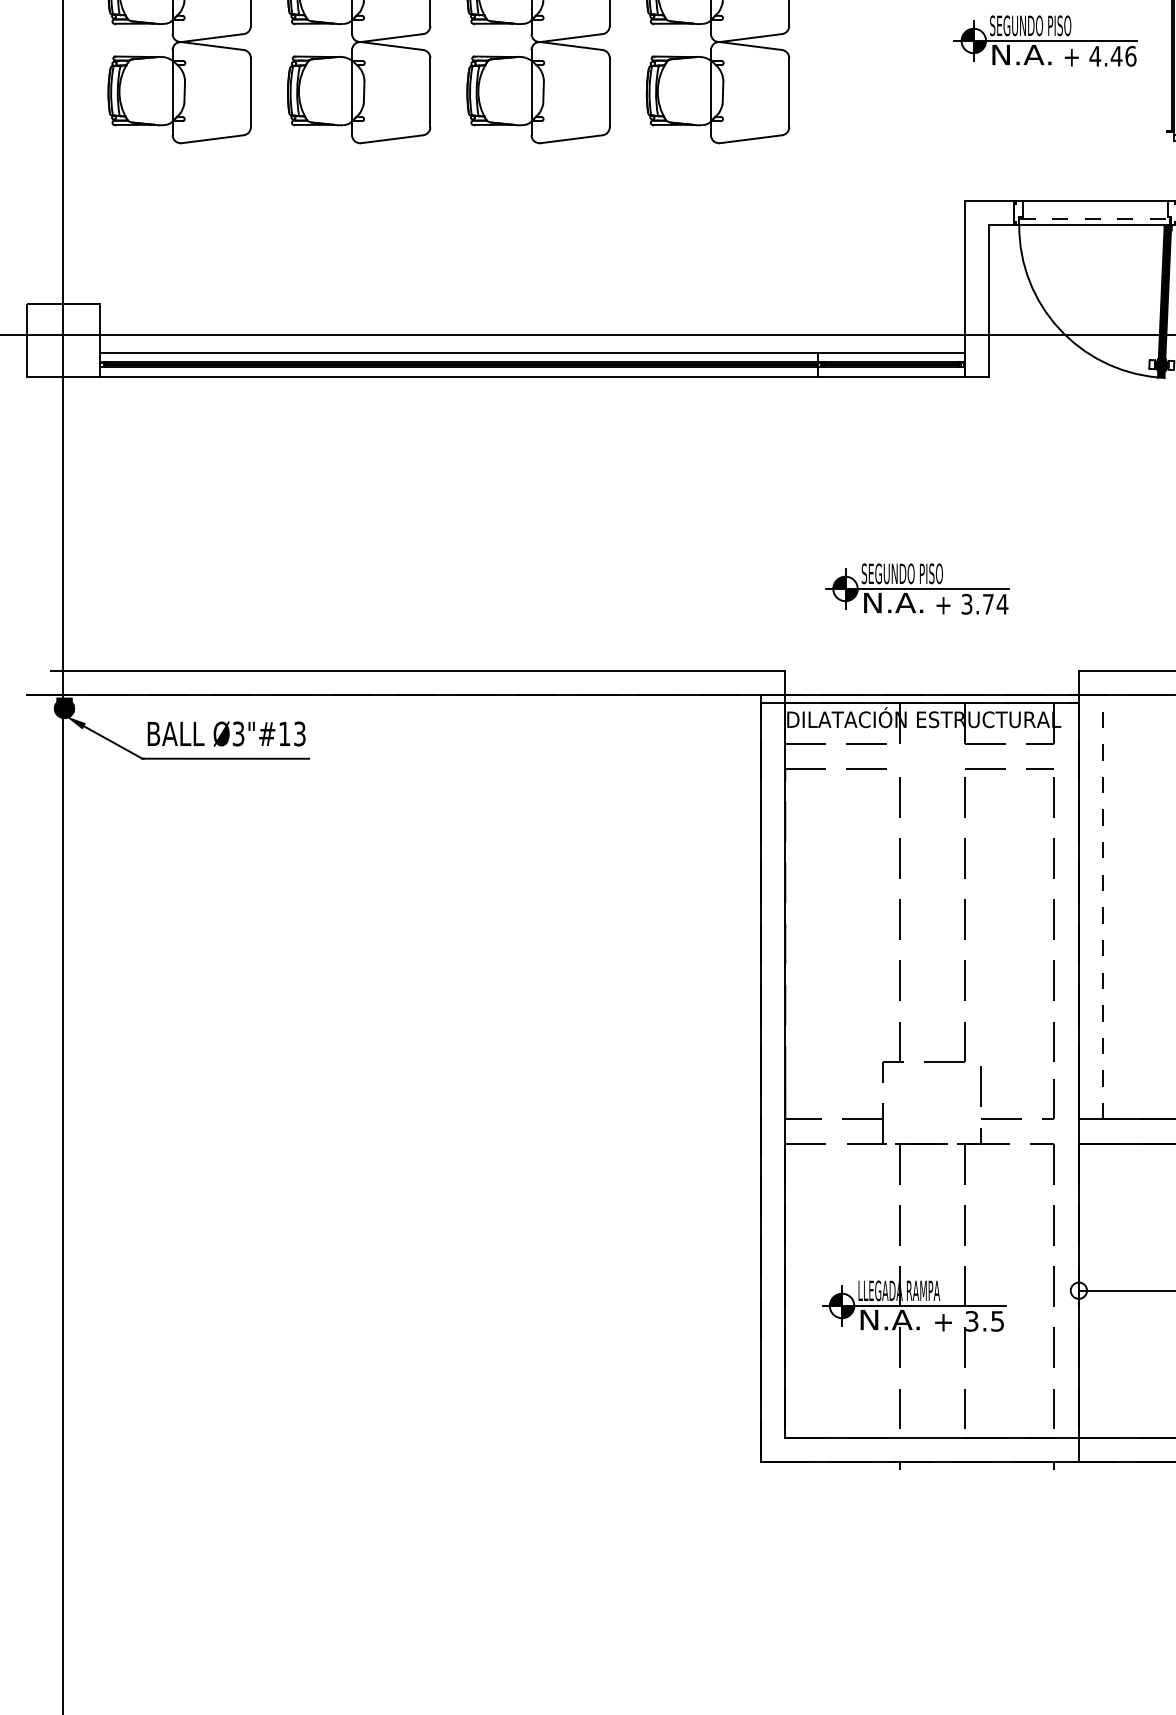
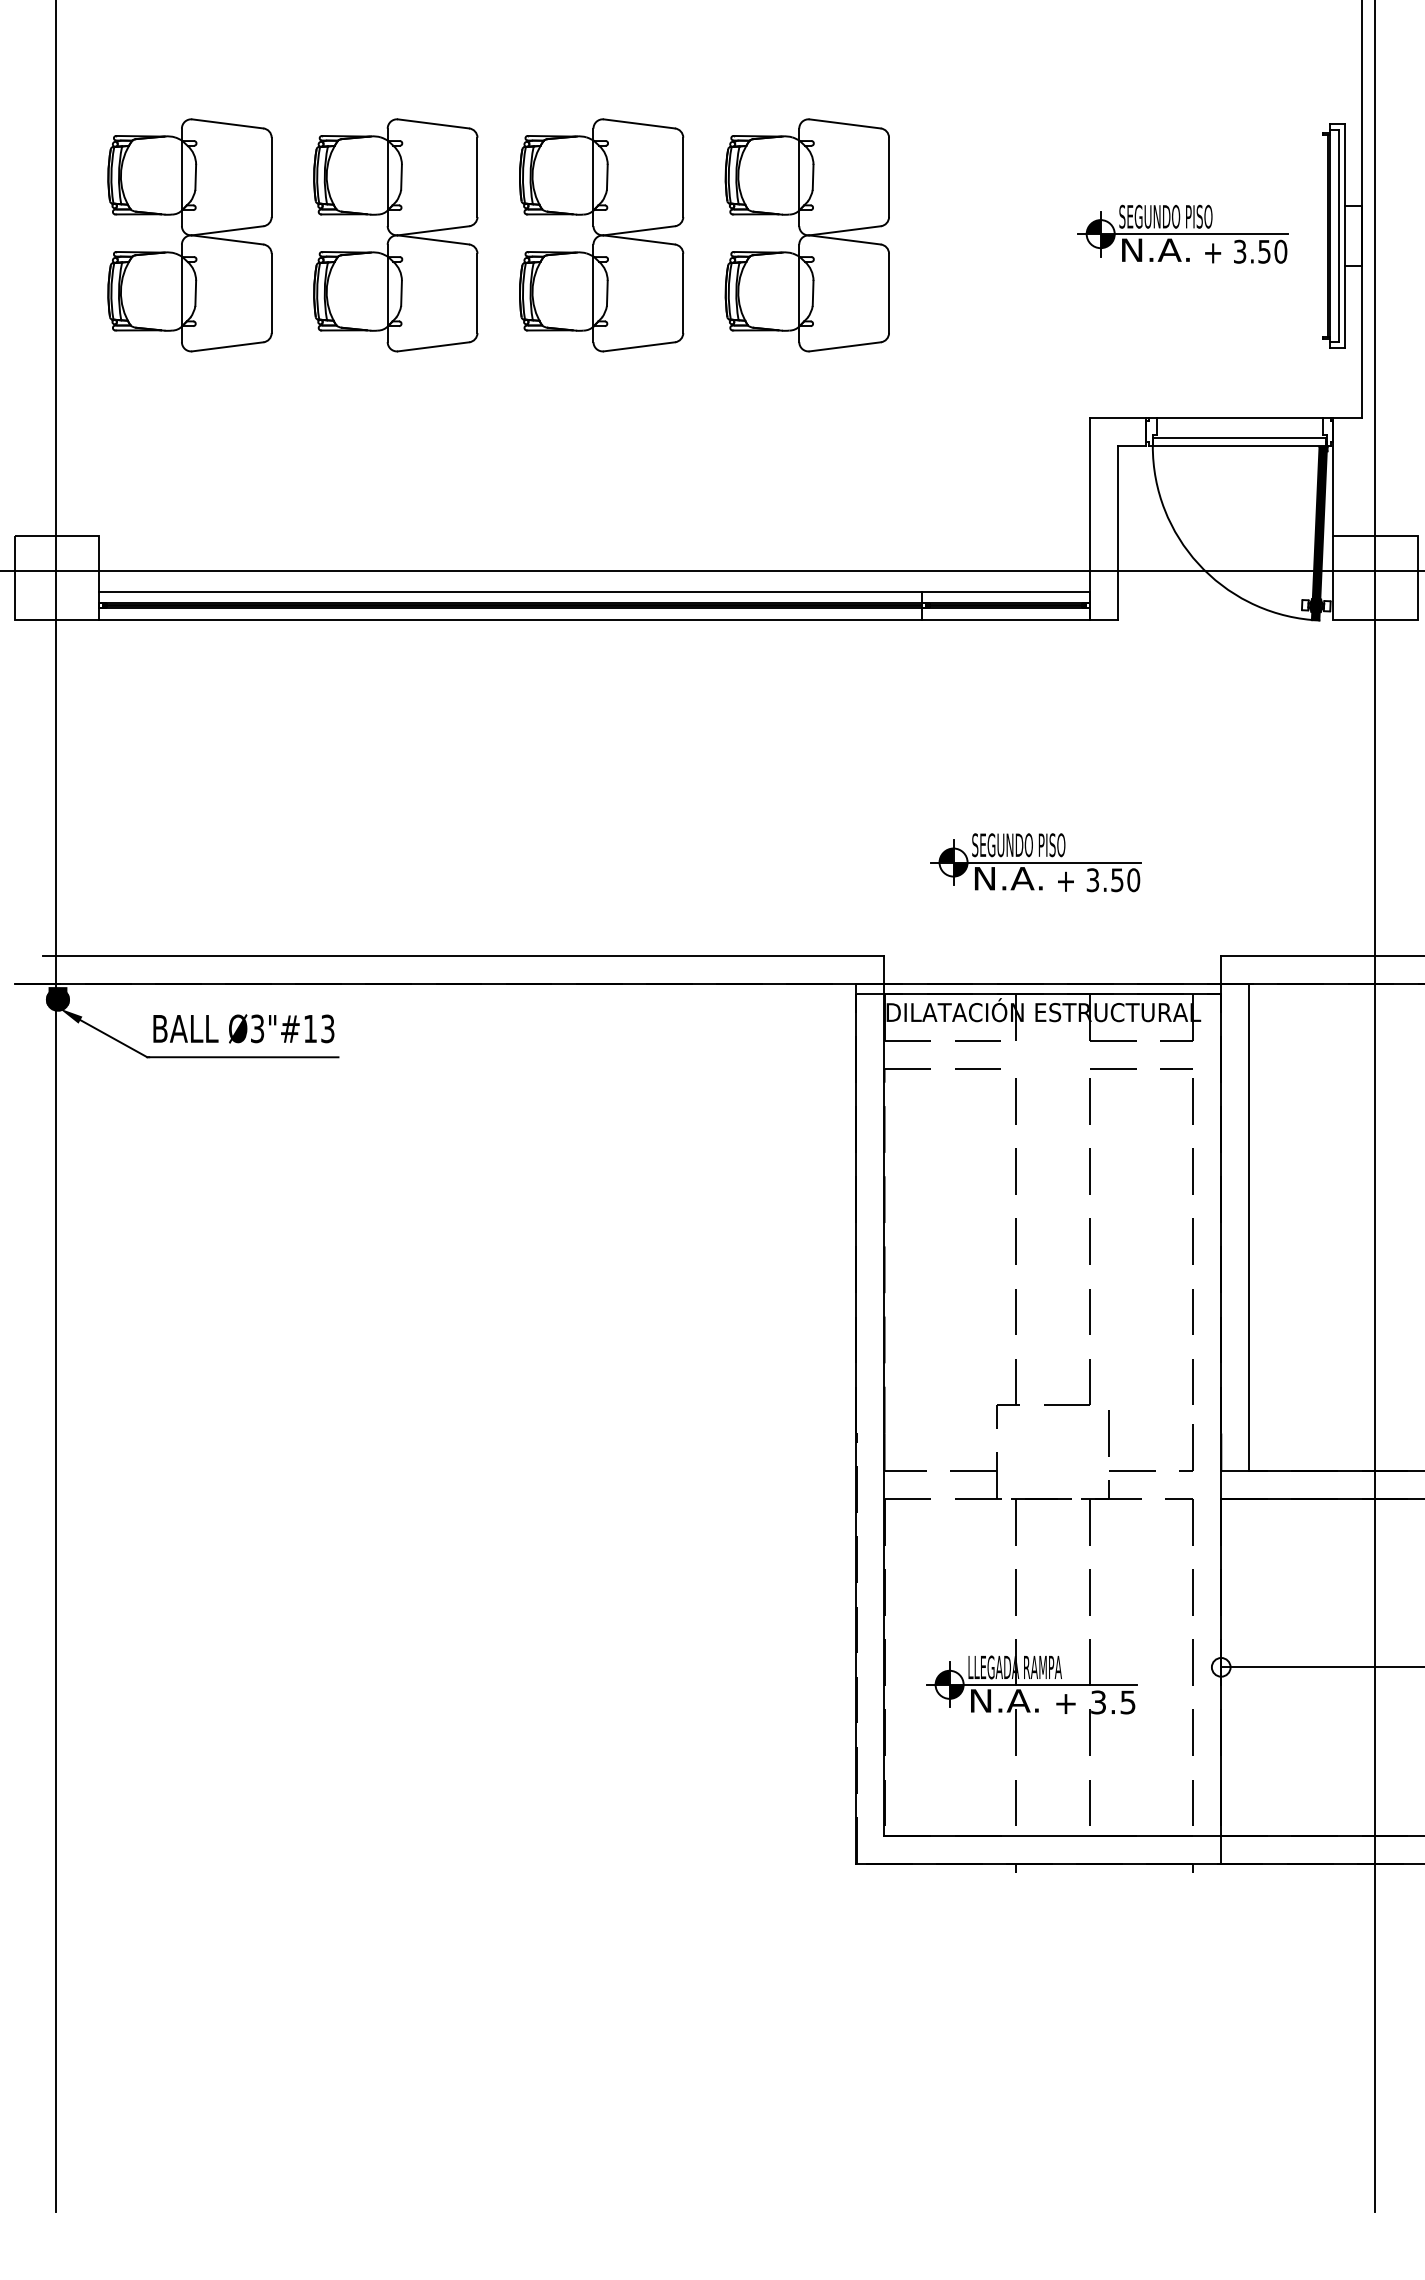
text: (1113, 56) -> (1260, 251), 4.46 -> 3.50
line: (1094, 219) -> (1239, 438), dashed -> solid
text: (995, 604) -> (1125, 880), 3.74 -> 3.50
line: (1103, 907) -> (1249, 1227), dashed -> solid

